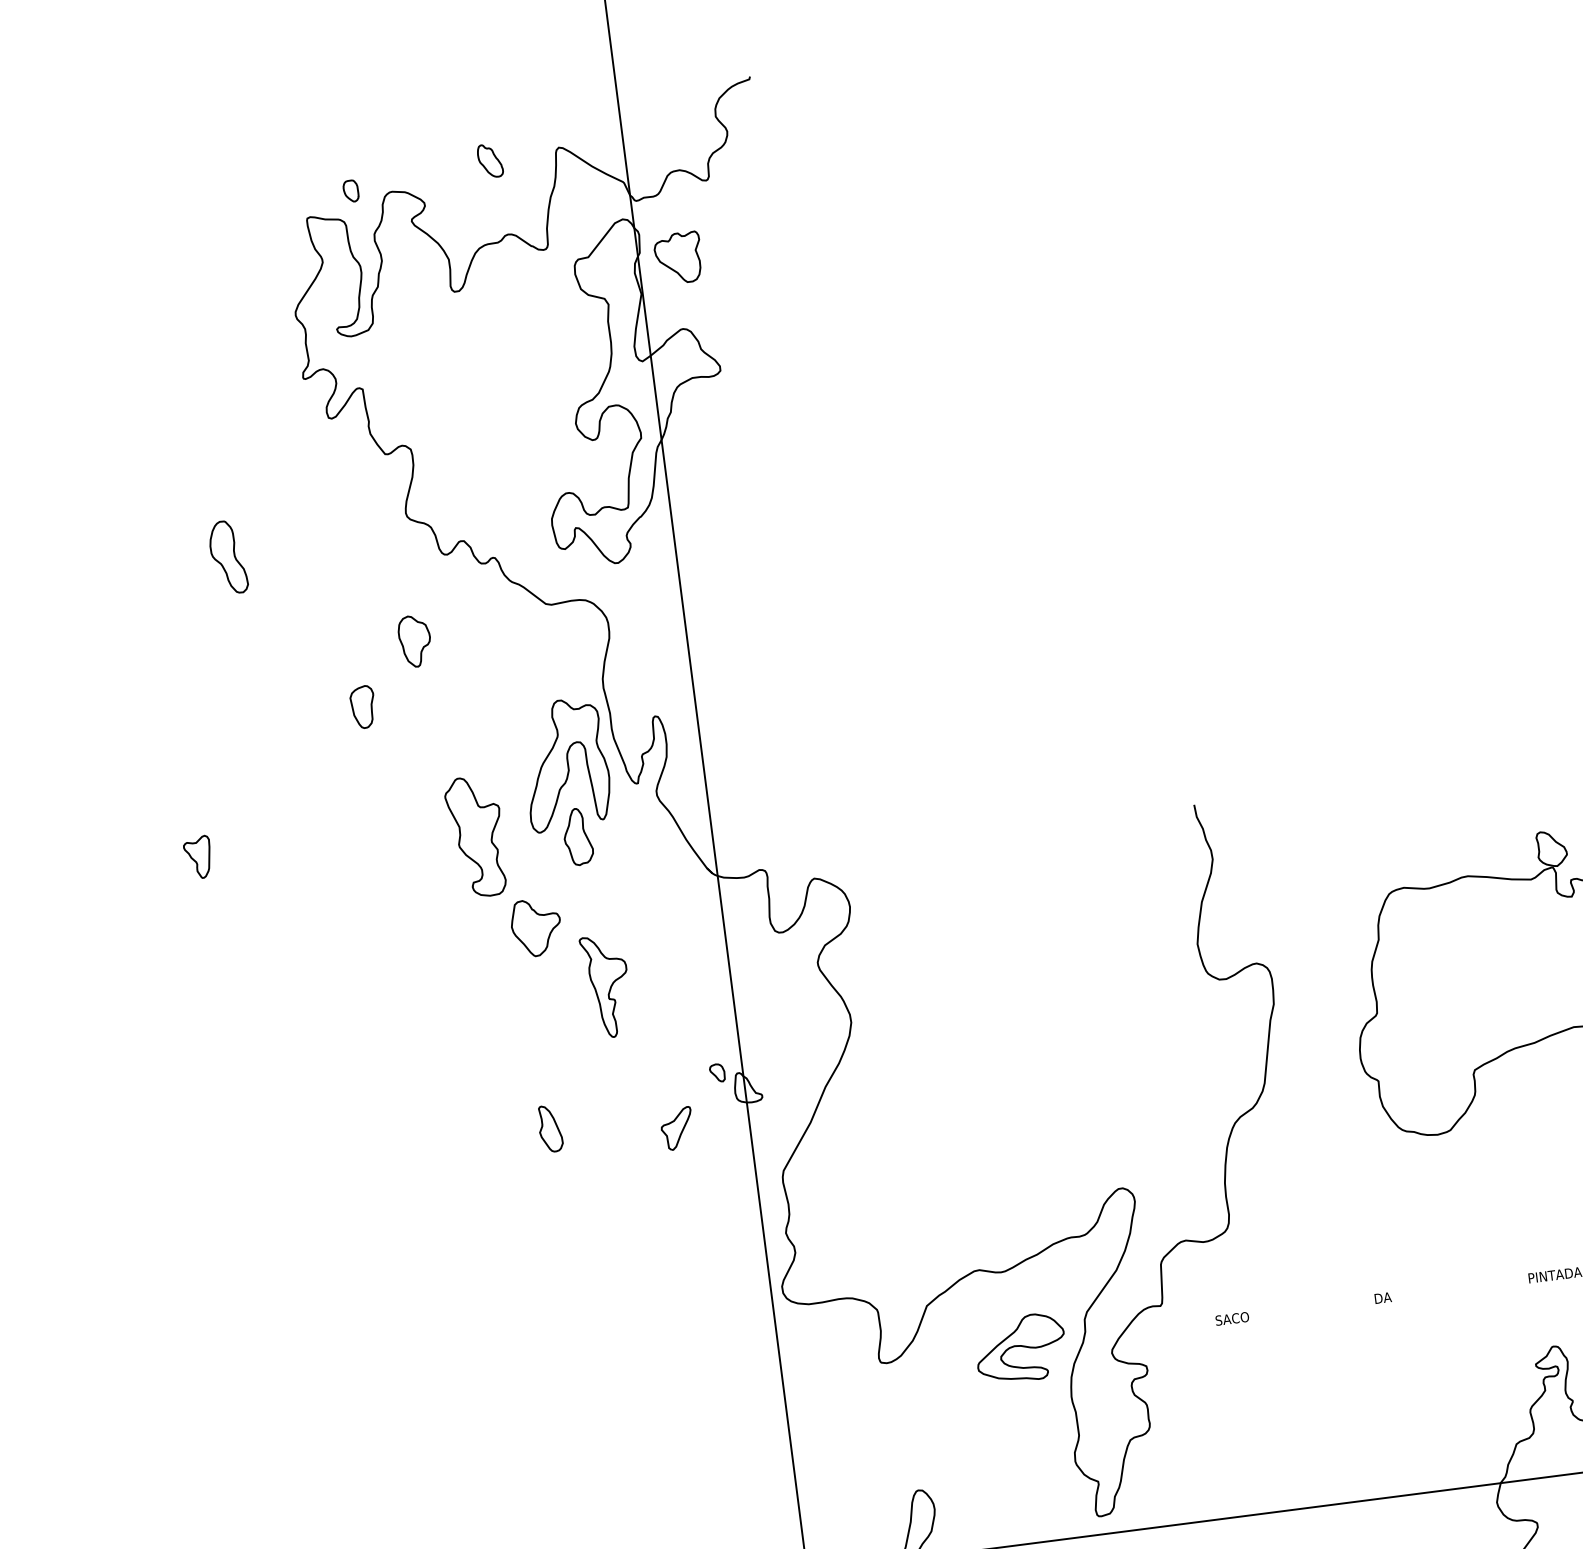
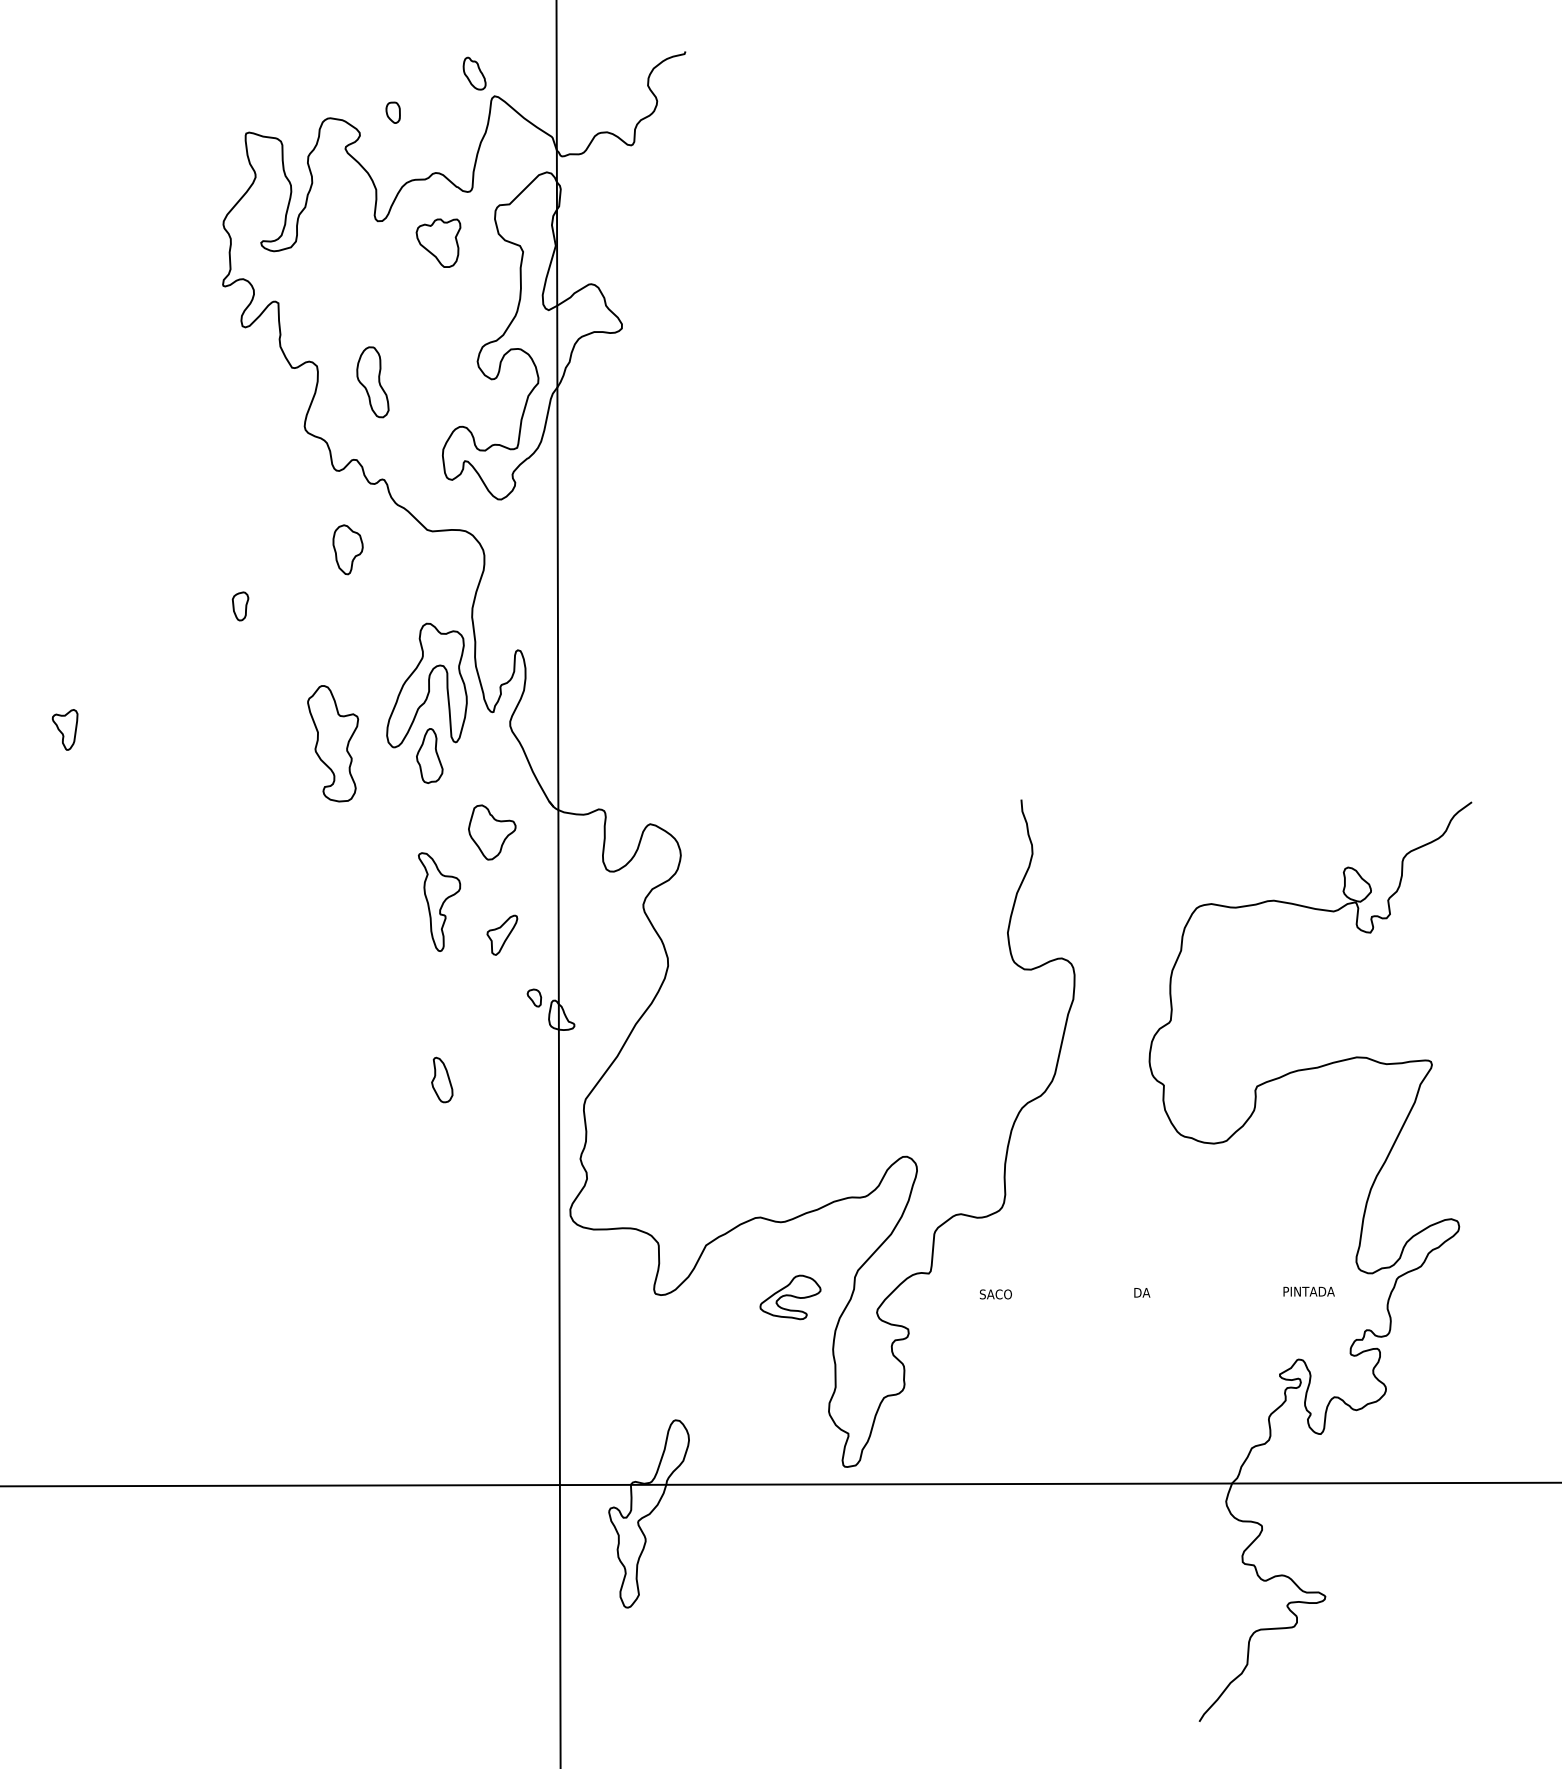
part: (490, 160) -> (474, 73), moved
part: (350, 191) -> (392, 112), moved
part: (678, 257) -> (438, 242), moved
part: (227, 557) -> (372, 382), moved
part: (414, 641) -> (347, 549), moved
part: (363, 707) -> (240, 606), size x0.7
part: (536, 927) -> (492, 832), moved
part: (677, 1127) -> (502, 934), moved
part: (550, 1128) -> (442, 1079), moved
part: (1020, 1348) -> (790, 1297), size x0.7

